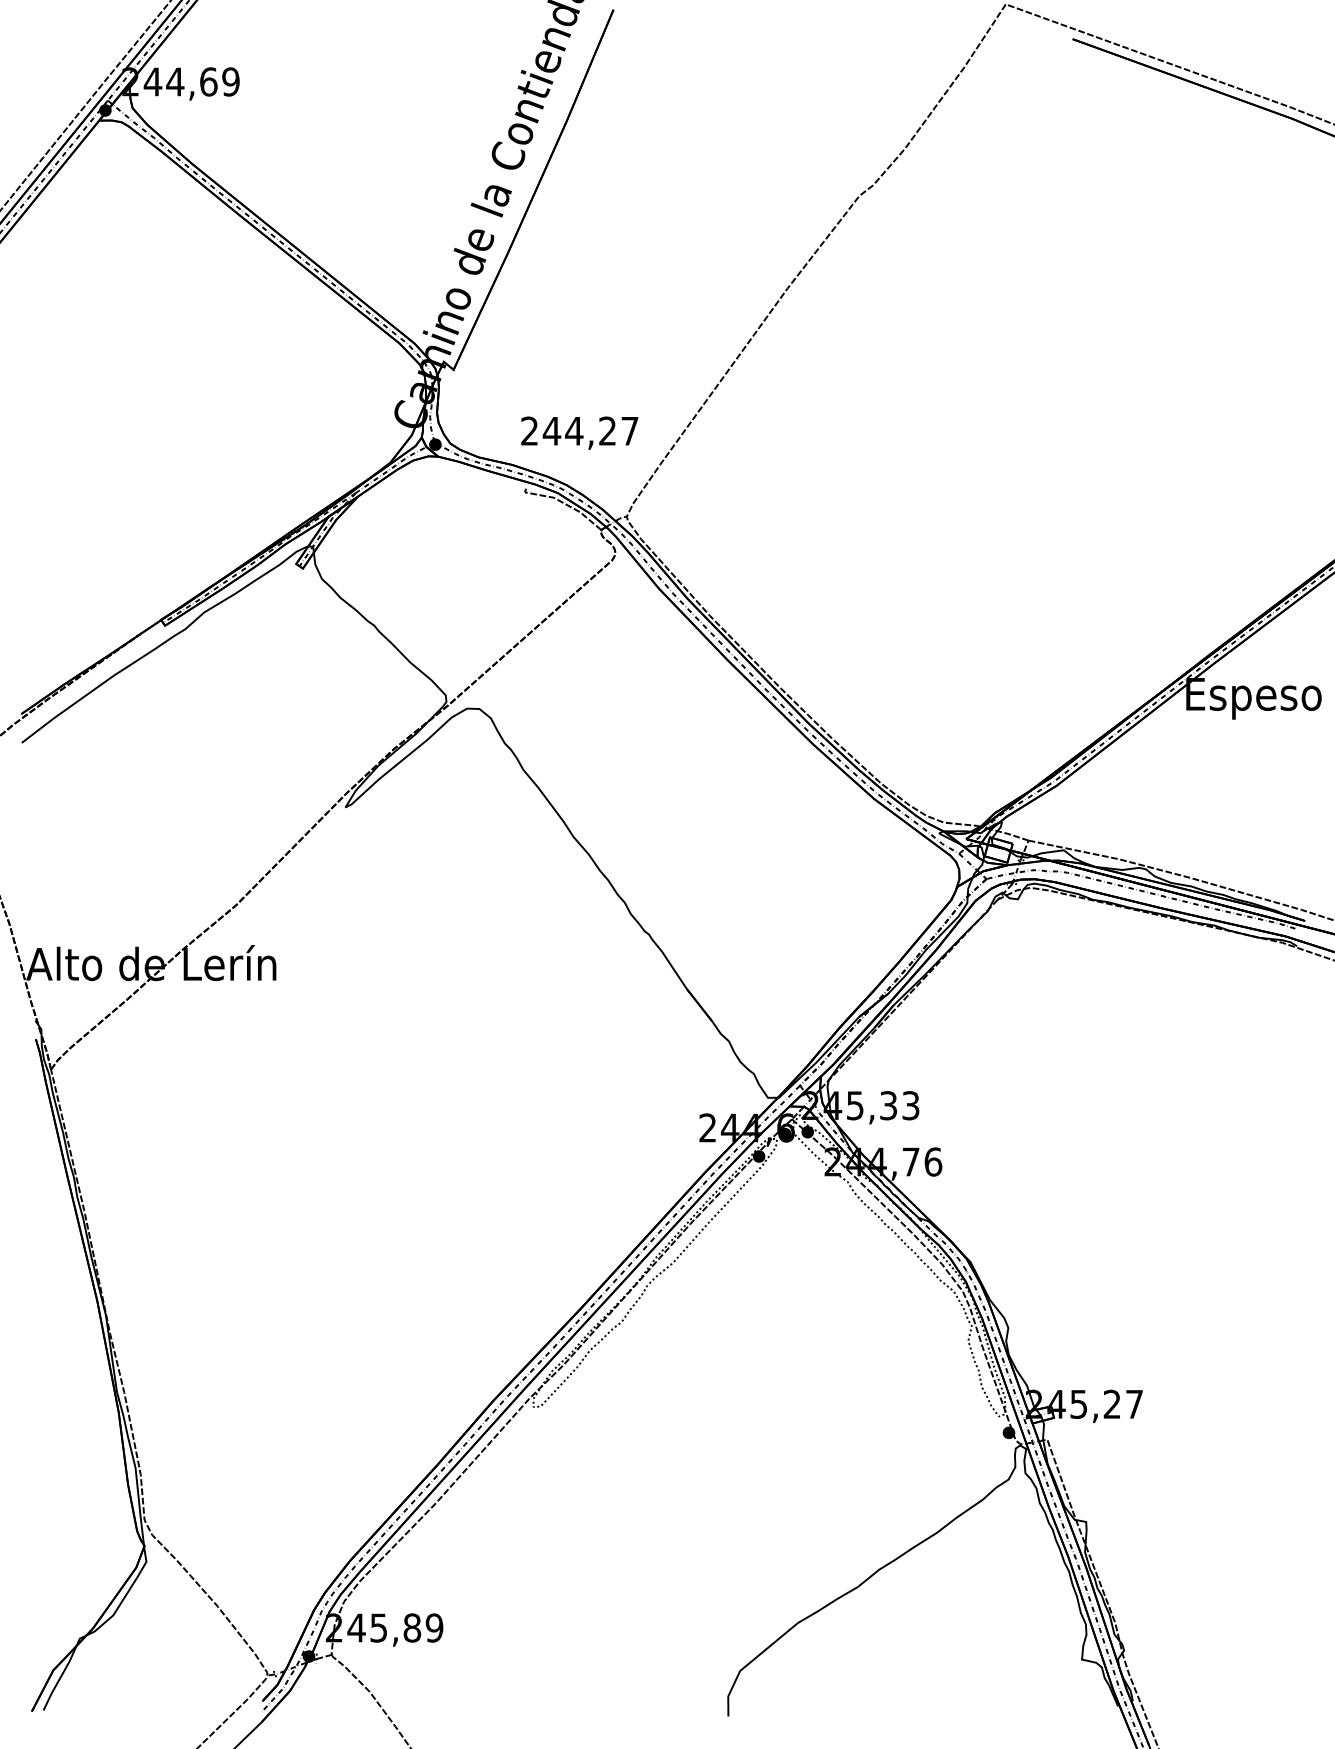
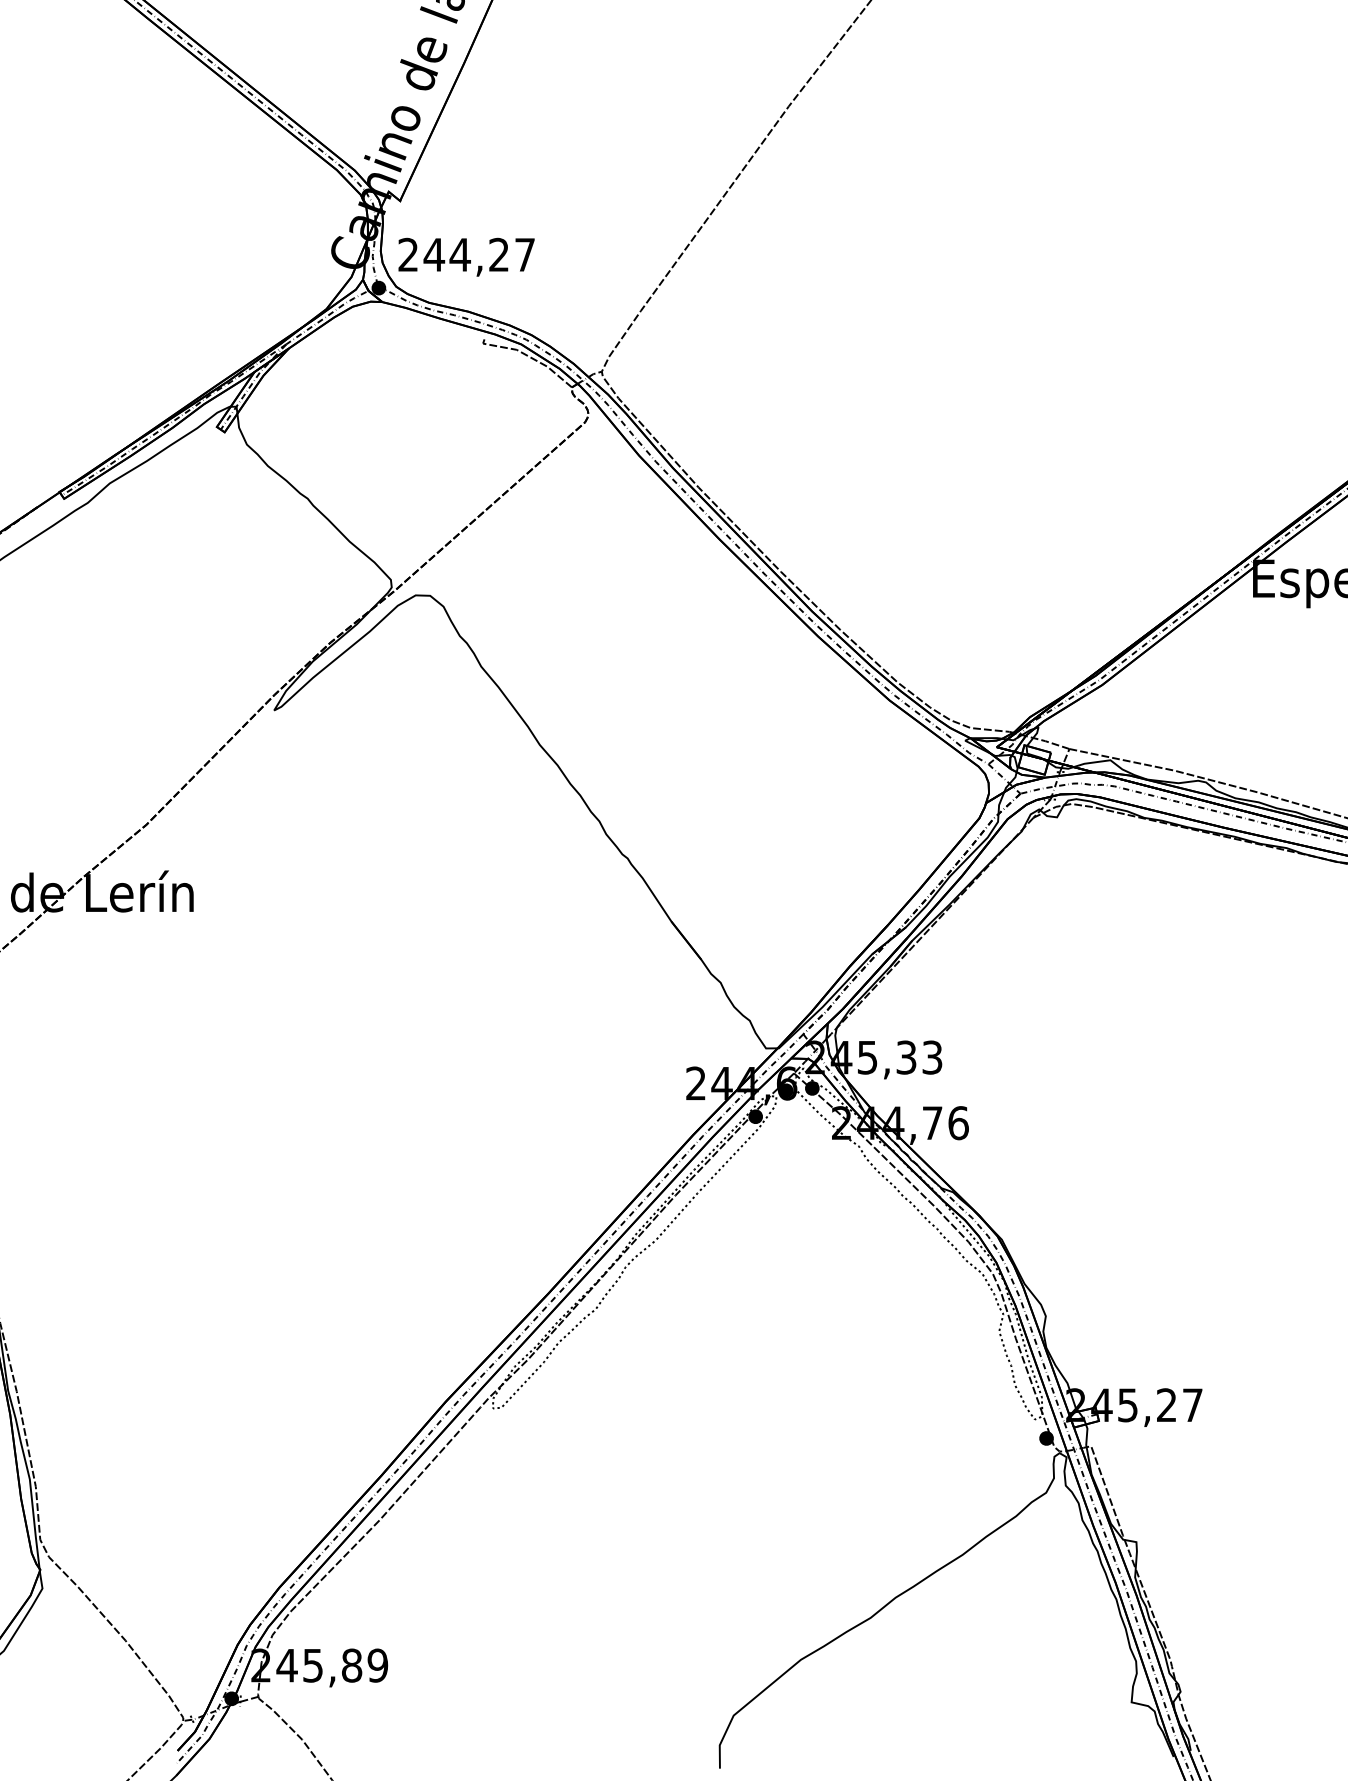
text: (579, 432) -> (466, 256), moved

